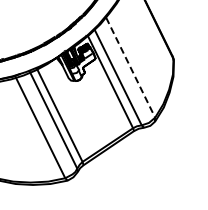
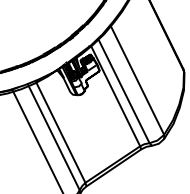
line: (131, 70) -> (138, 83), dashed -> solid

